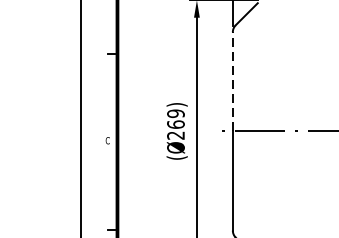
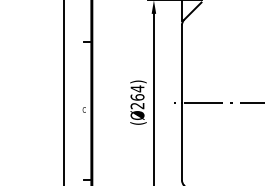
line: (232, 82) -> (181, 64), dashed -> solid
text: (175, 113) -> (137, 88), (Ø269) -> (Ø264)

